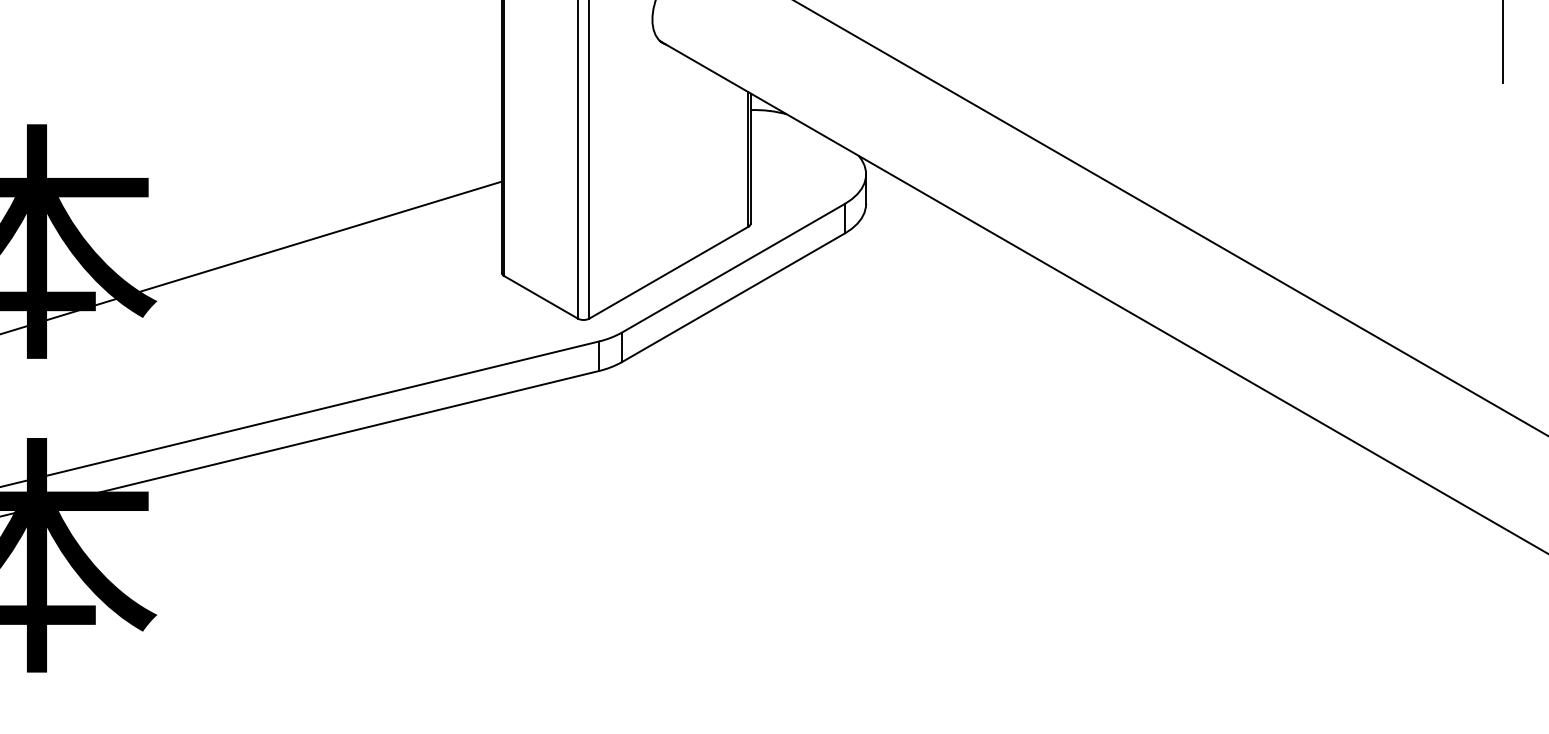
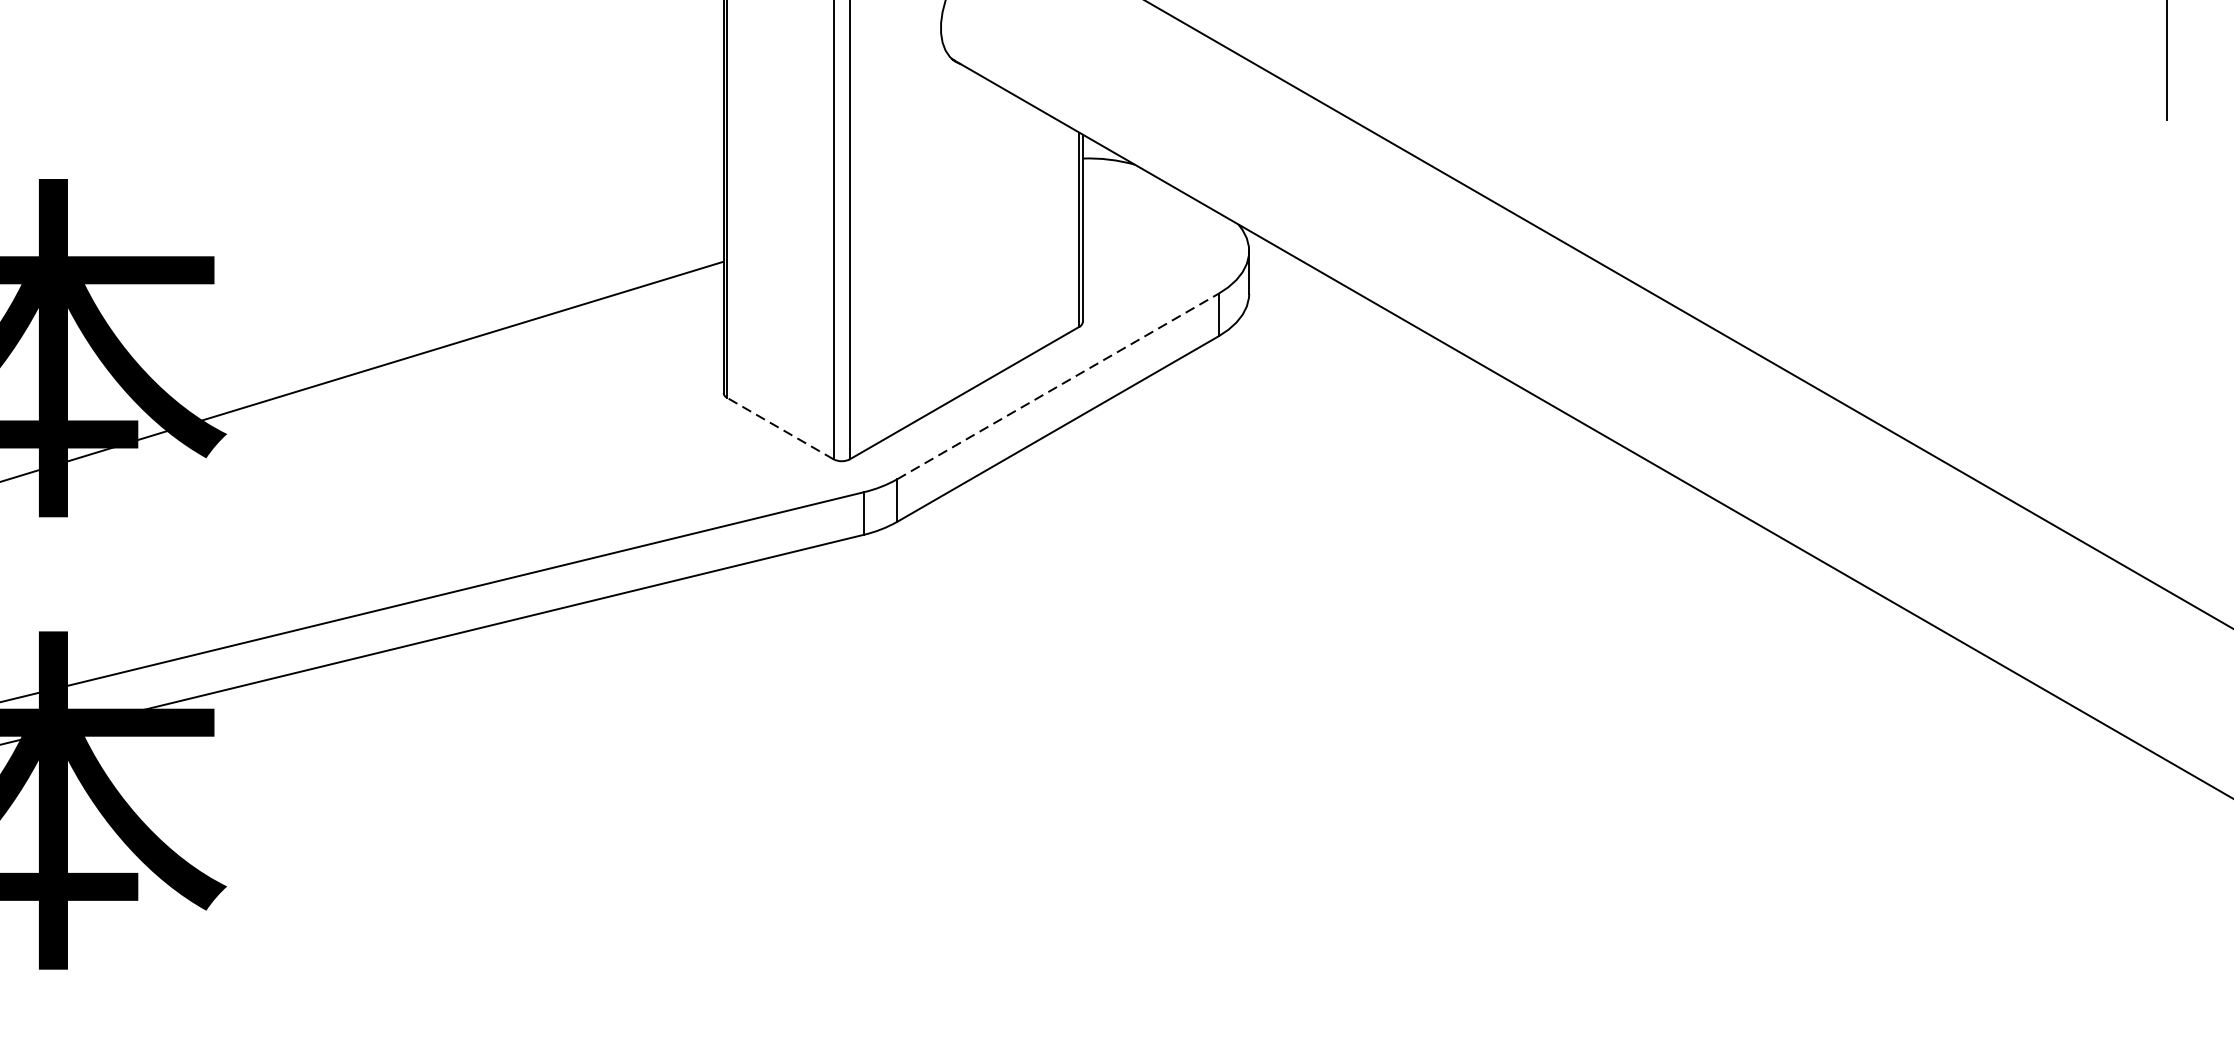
line: (733, 268) -> (1057, 386), solid -> dashed
line: (541, 297) -> (780, 428), solid -> dashed

